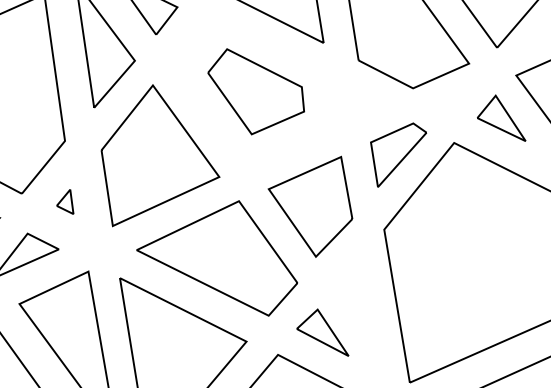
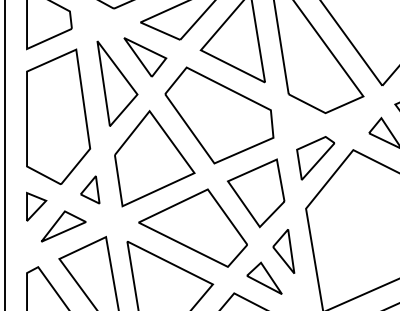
part: (256, 91) -> (219, 115), size x1.67
part: (65, 201) -> (90, 189), size x1.67
part: (350, 292) -> (283, 251), added

